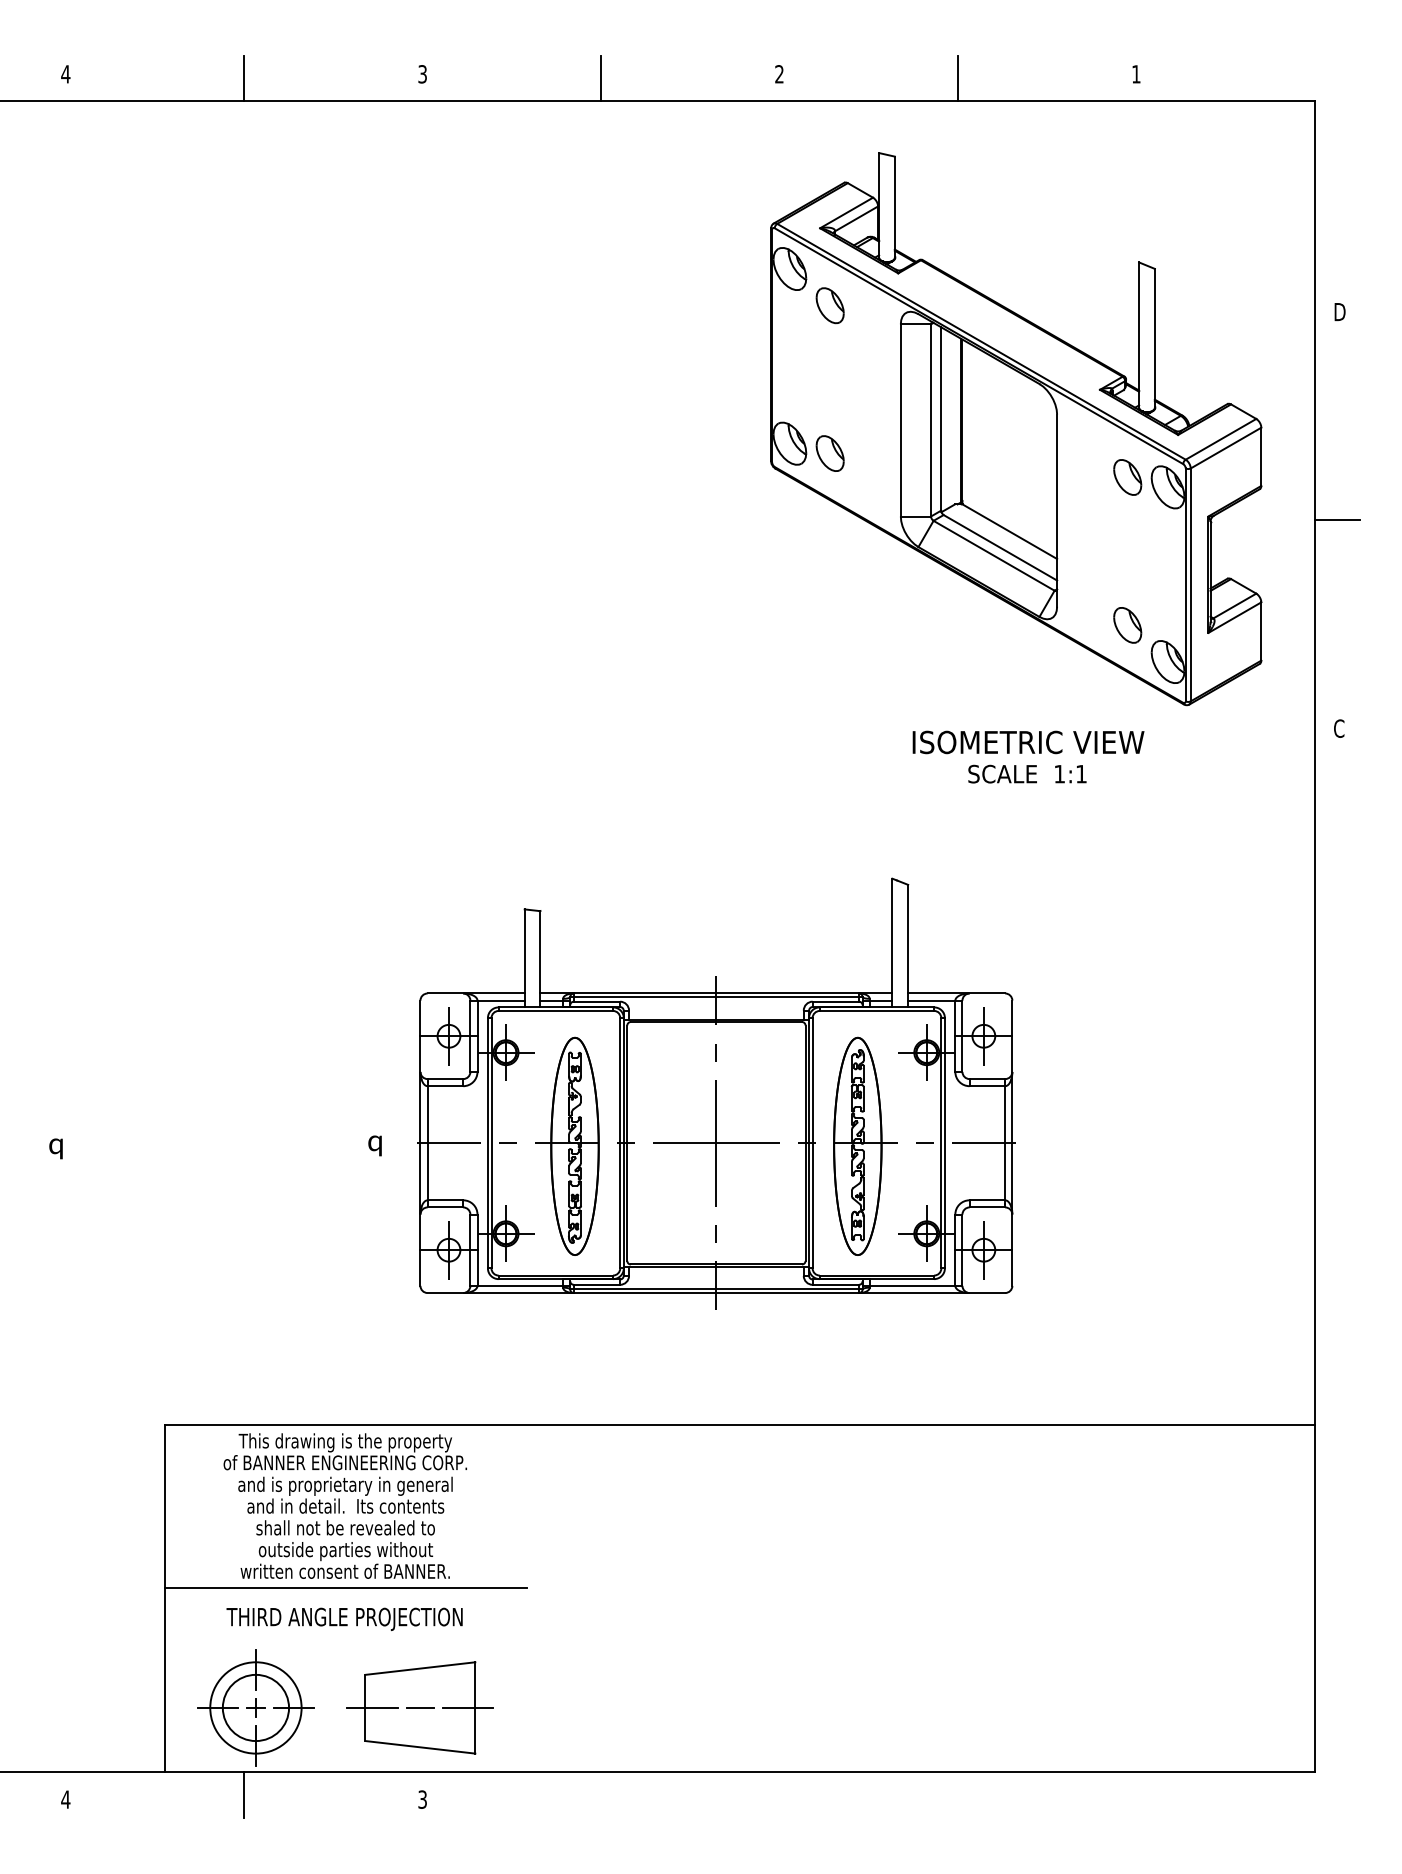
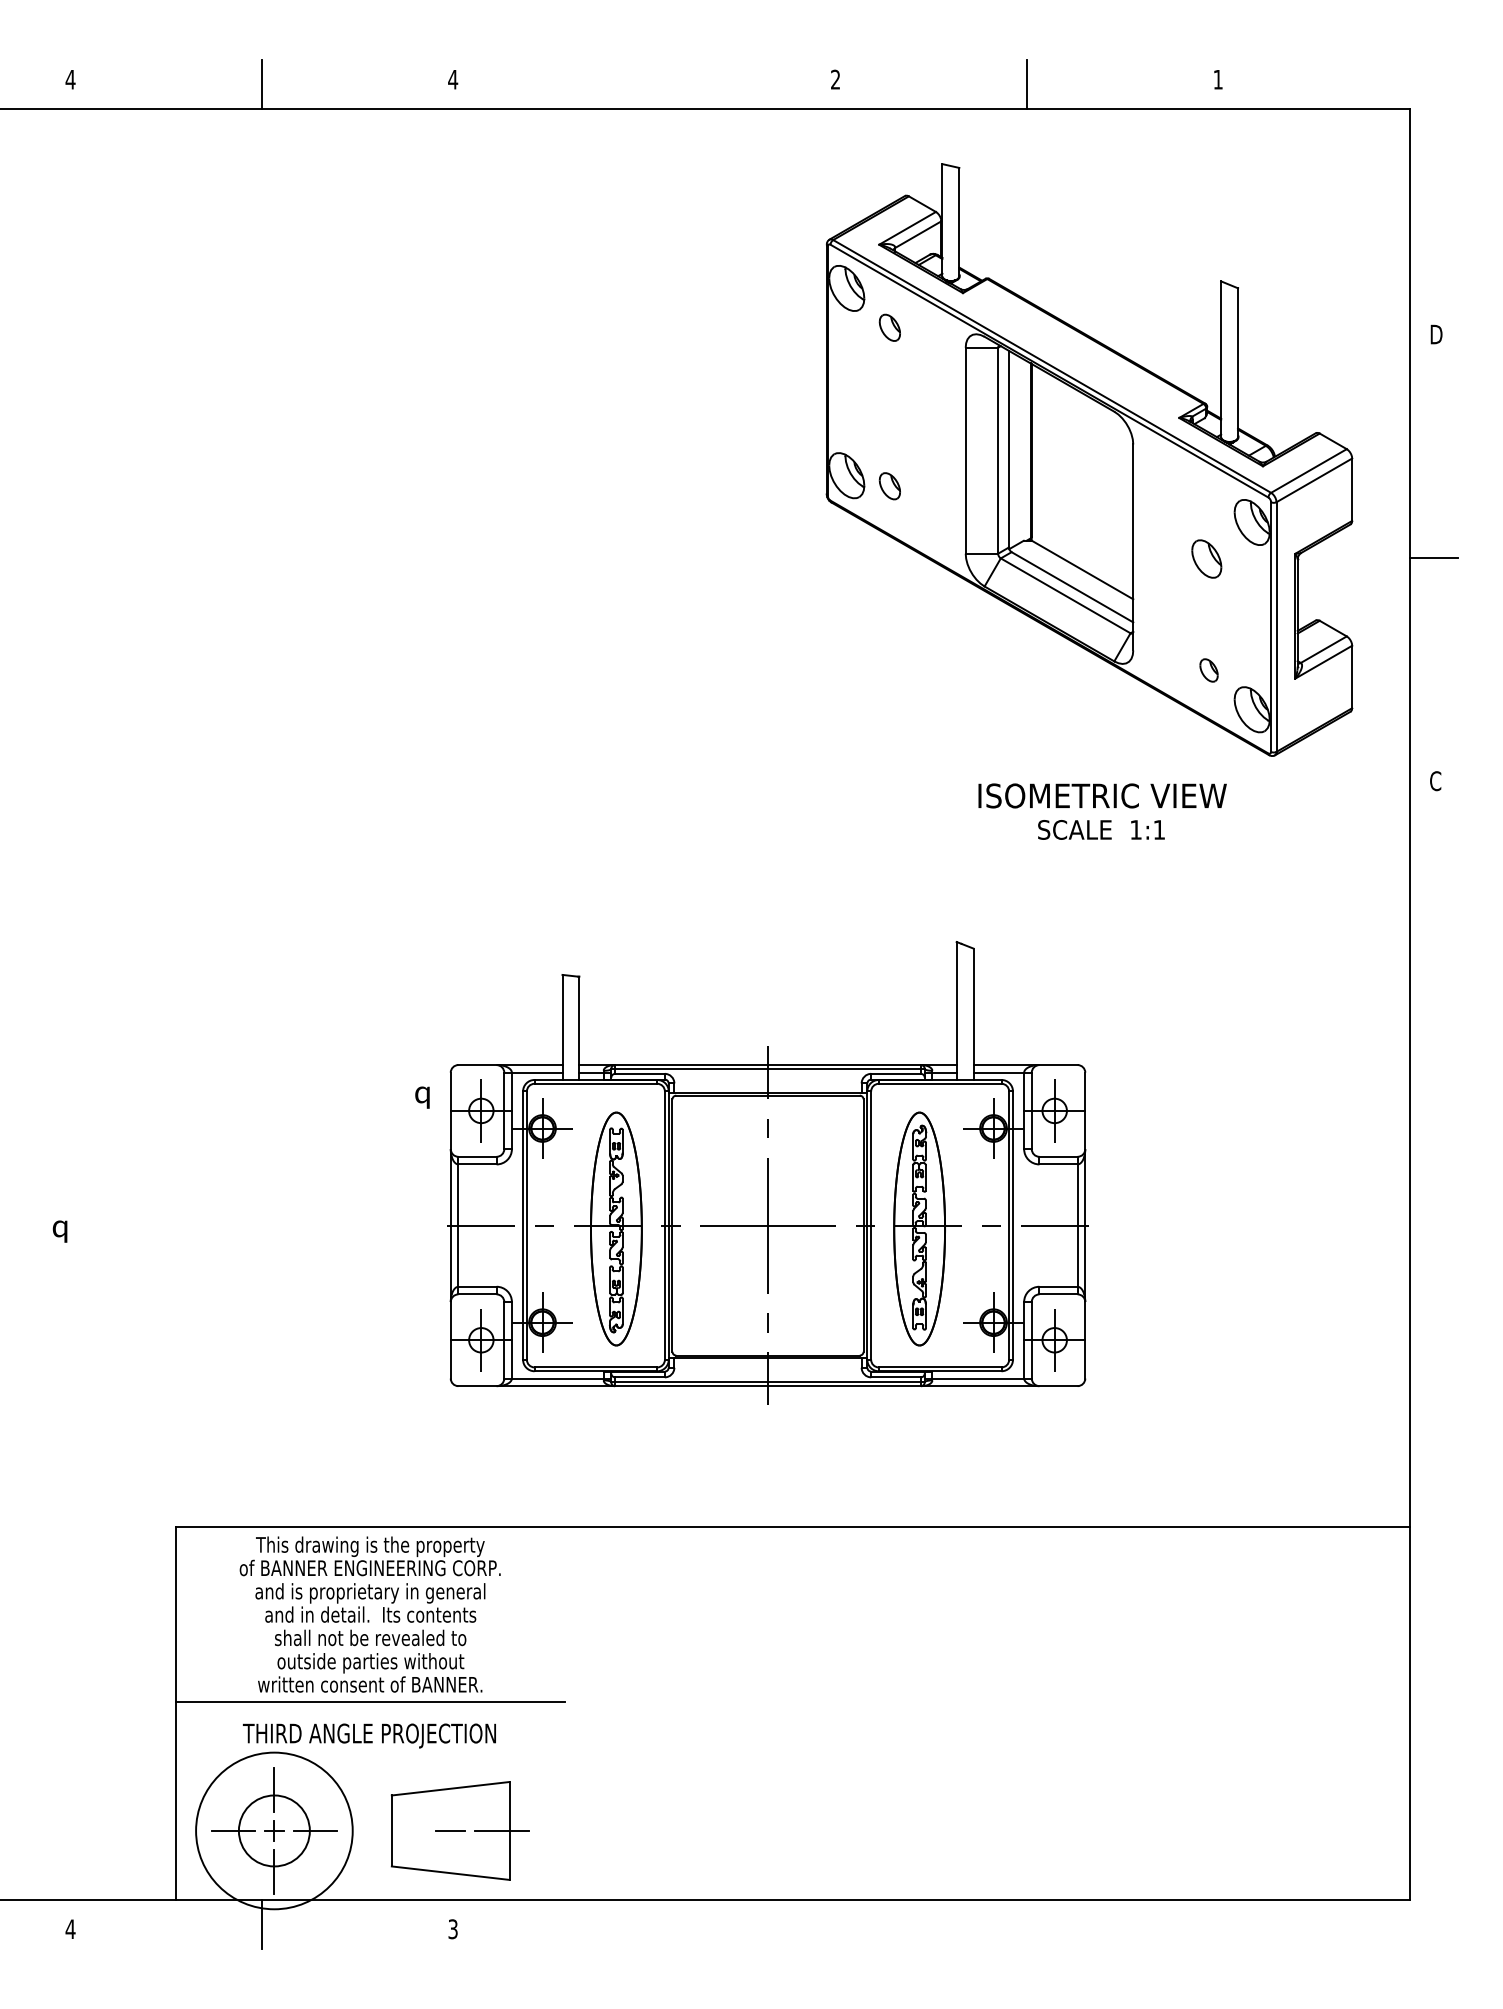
text: (422, 74) -> (452, 79), 3 -> 4
line: (601, 78) -> (644, 84), removed
part: (829, 305) -> (889, 327), size x0.7
part: (829, 453) -> (889, 486), size x0.7
part: (1127, 477) -> (1206, 559), moved
part: (1127, 625) -> (1208, 670), size x0.6
text: (374, 1145) -> (421, 1097), moved
circle: (255, 1707) -> (273, 1830), size x1.6
line: (372, 1707) -> (399, 1830), removed

